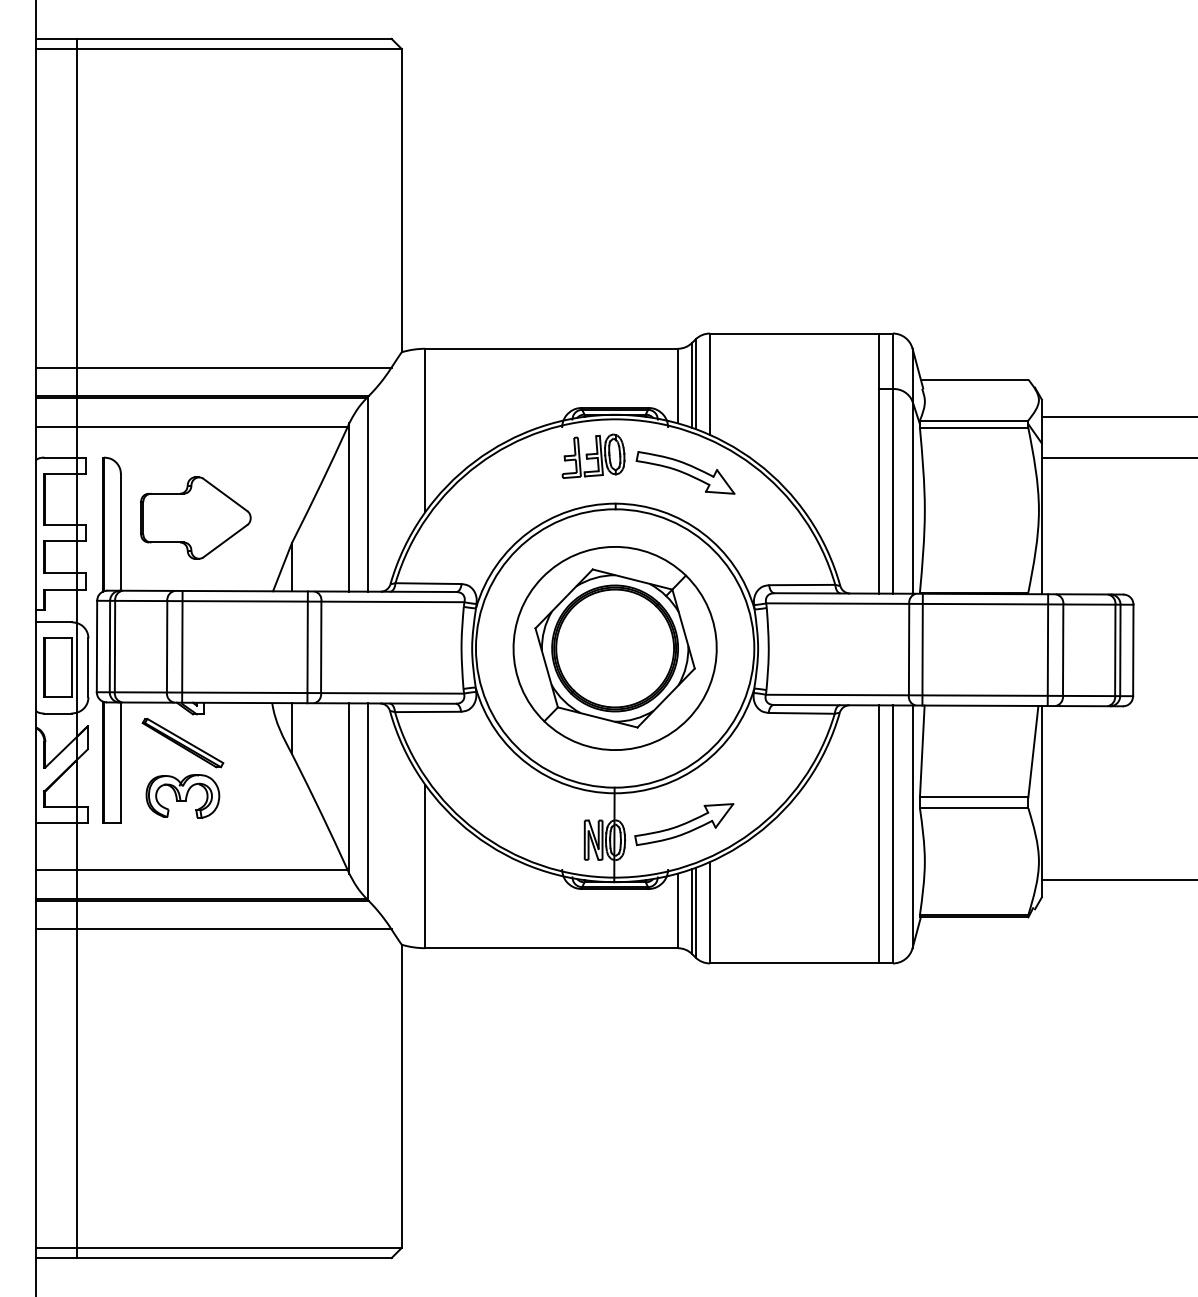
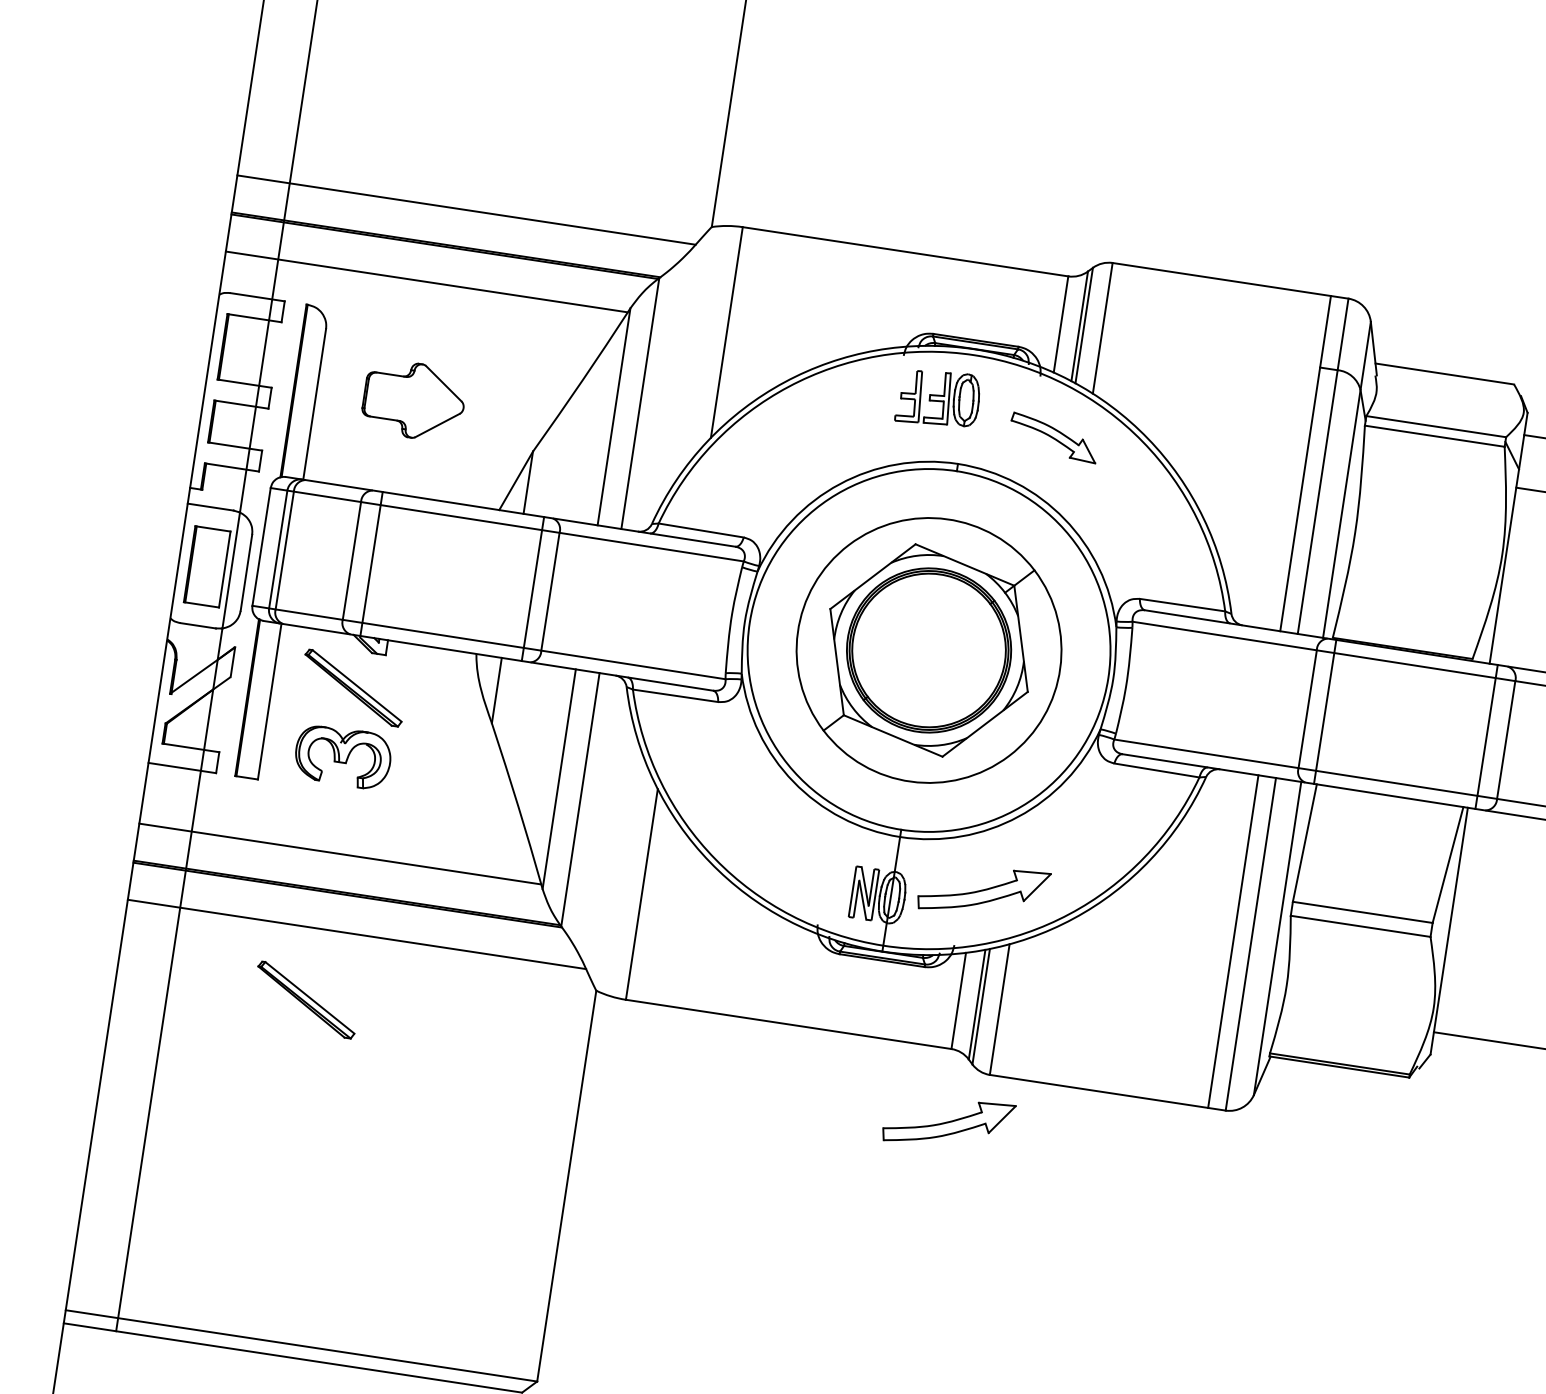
part: (685, 472) -> (1054, 437), size x0.7
part: (195, 517) -> (413, 399), size x0.7
part: (182, 984) -> (305, 999), added
part: (684, 1004) -> (949, 1122), added

